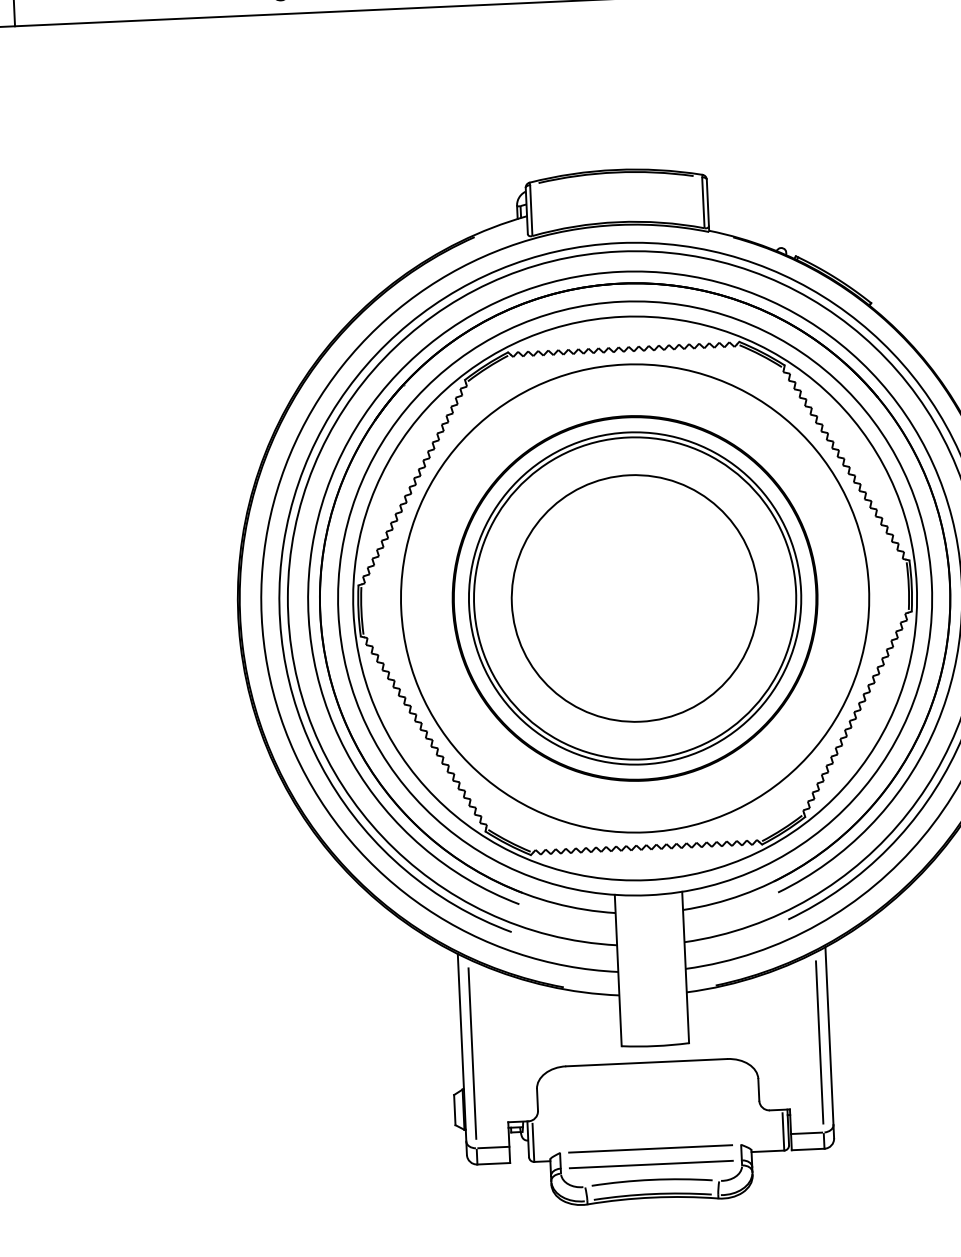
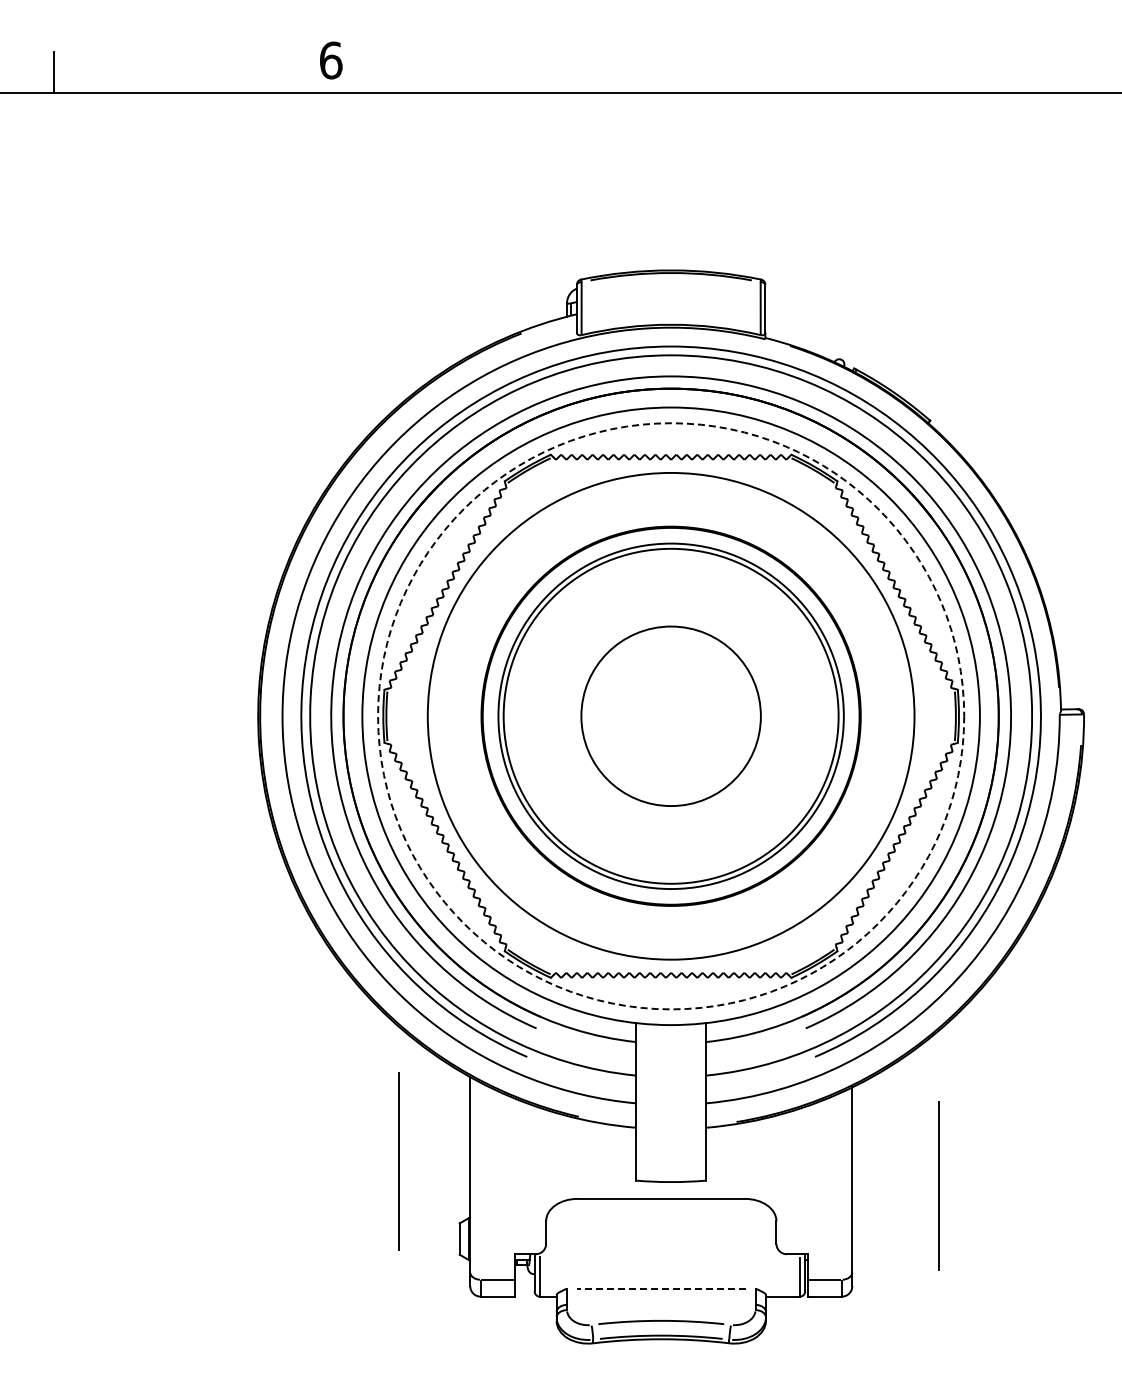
circle: (634, 598) -> (670, 716), size x0.7
circle: (635, 598) -> (671, 716), solid -> dashed
line: (819, 1041) -> (938, 1185), moved
line: (472, 1053) -> (398, 1161), moved
line: (650, 1148) -> (661, 1288), solid -> dashed
line: (651, 1164) -> (661, 1304), removed

